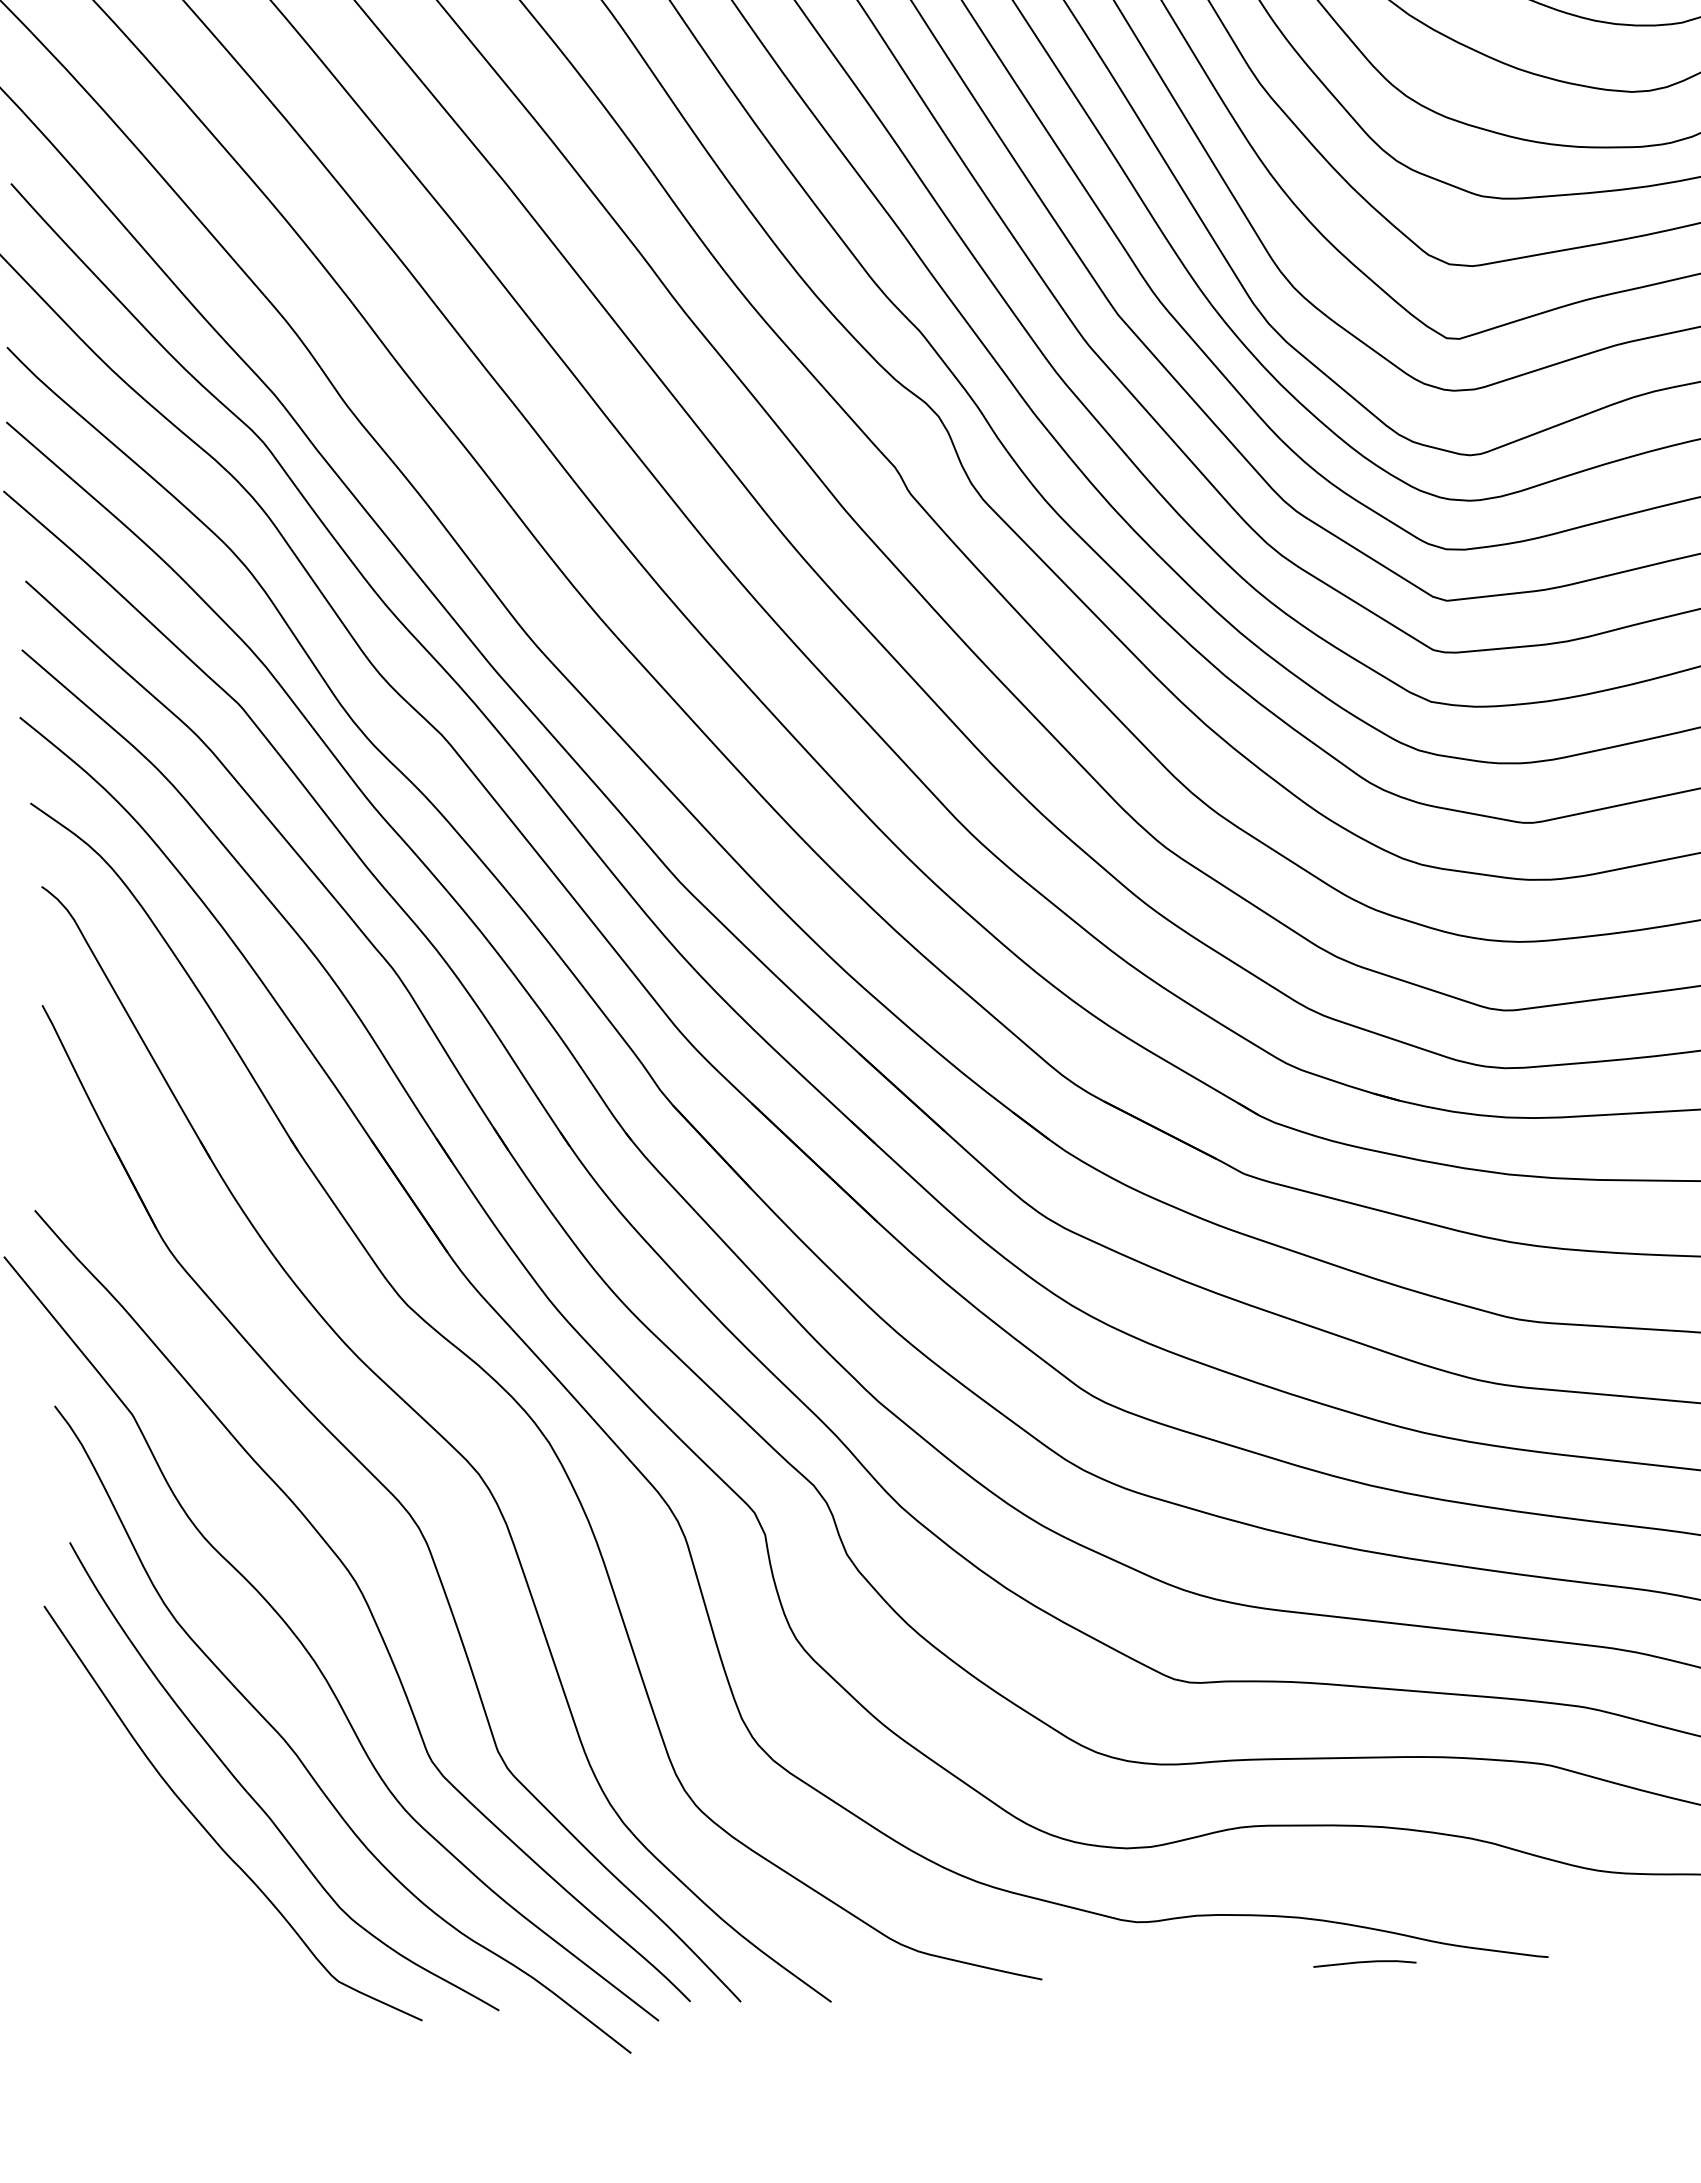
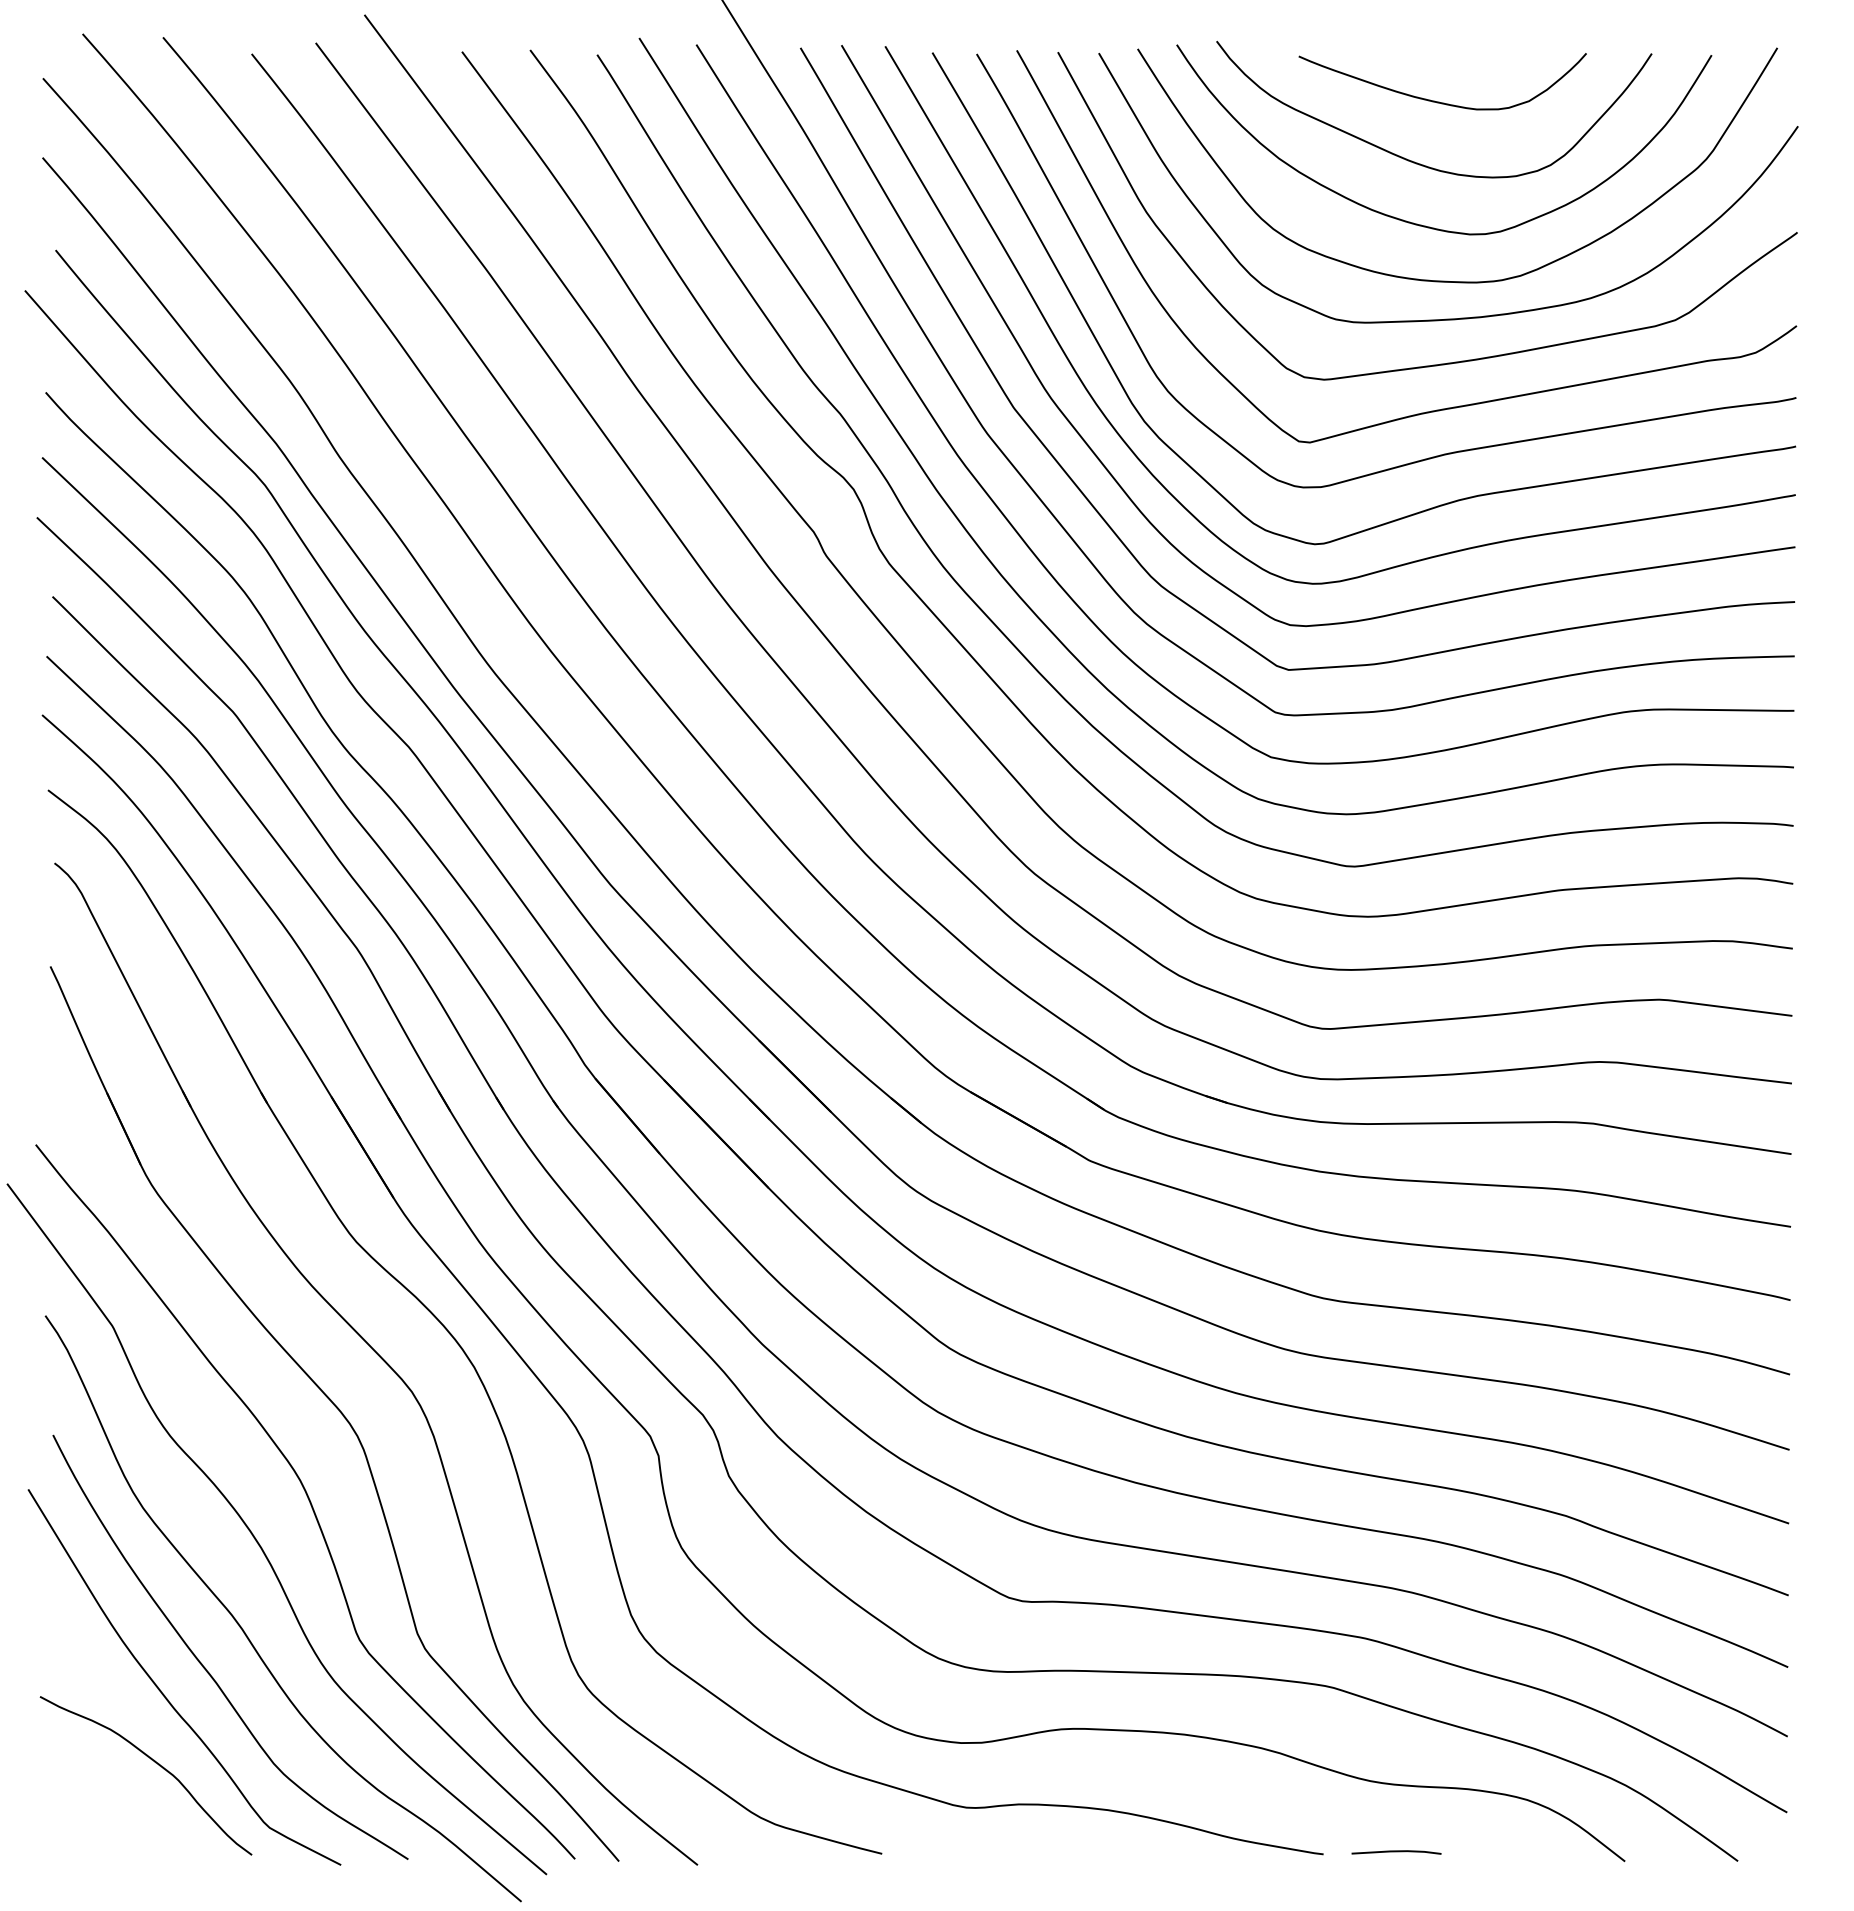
curve: (204, 1913) -> (155, 1763), added
line: (1364, 1963) -> (1396, 1852), moved

